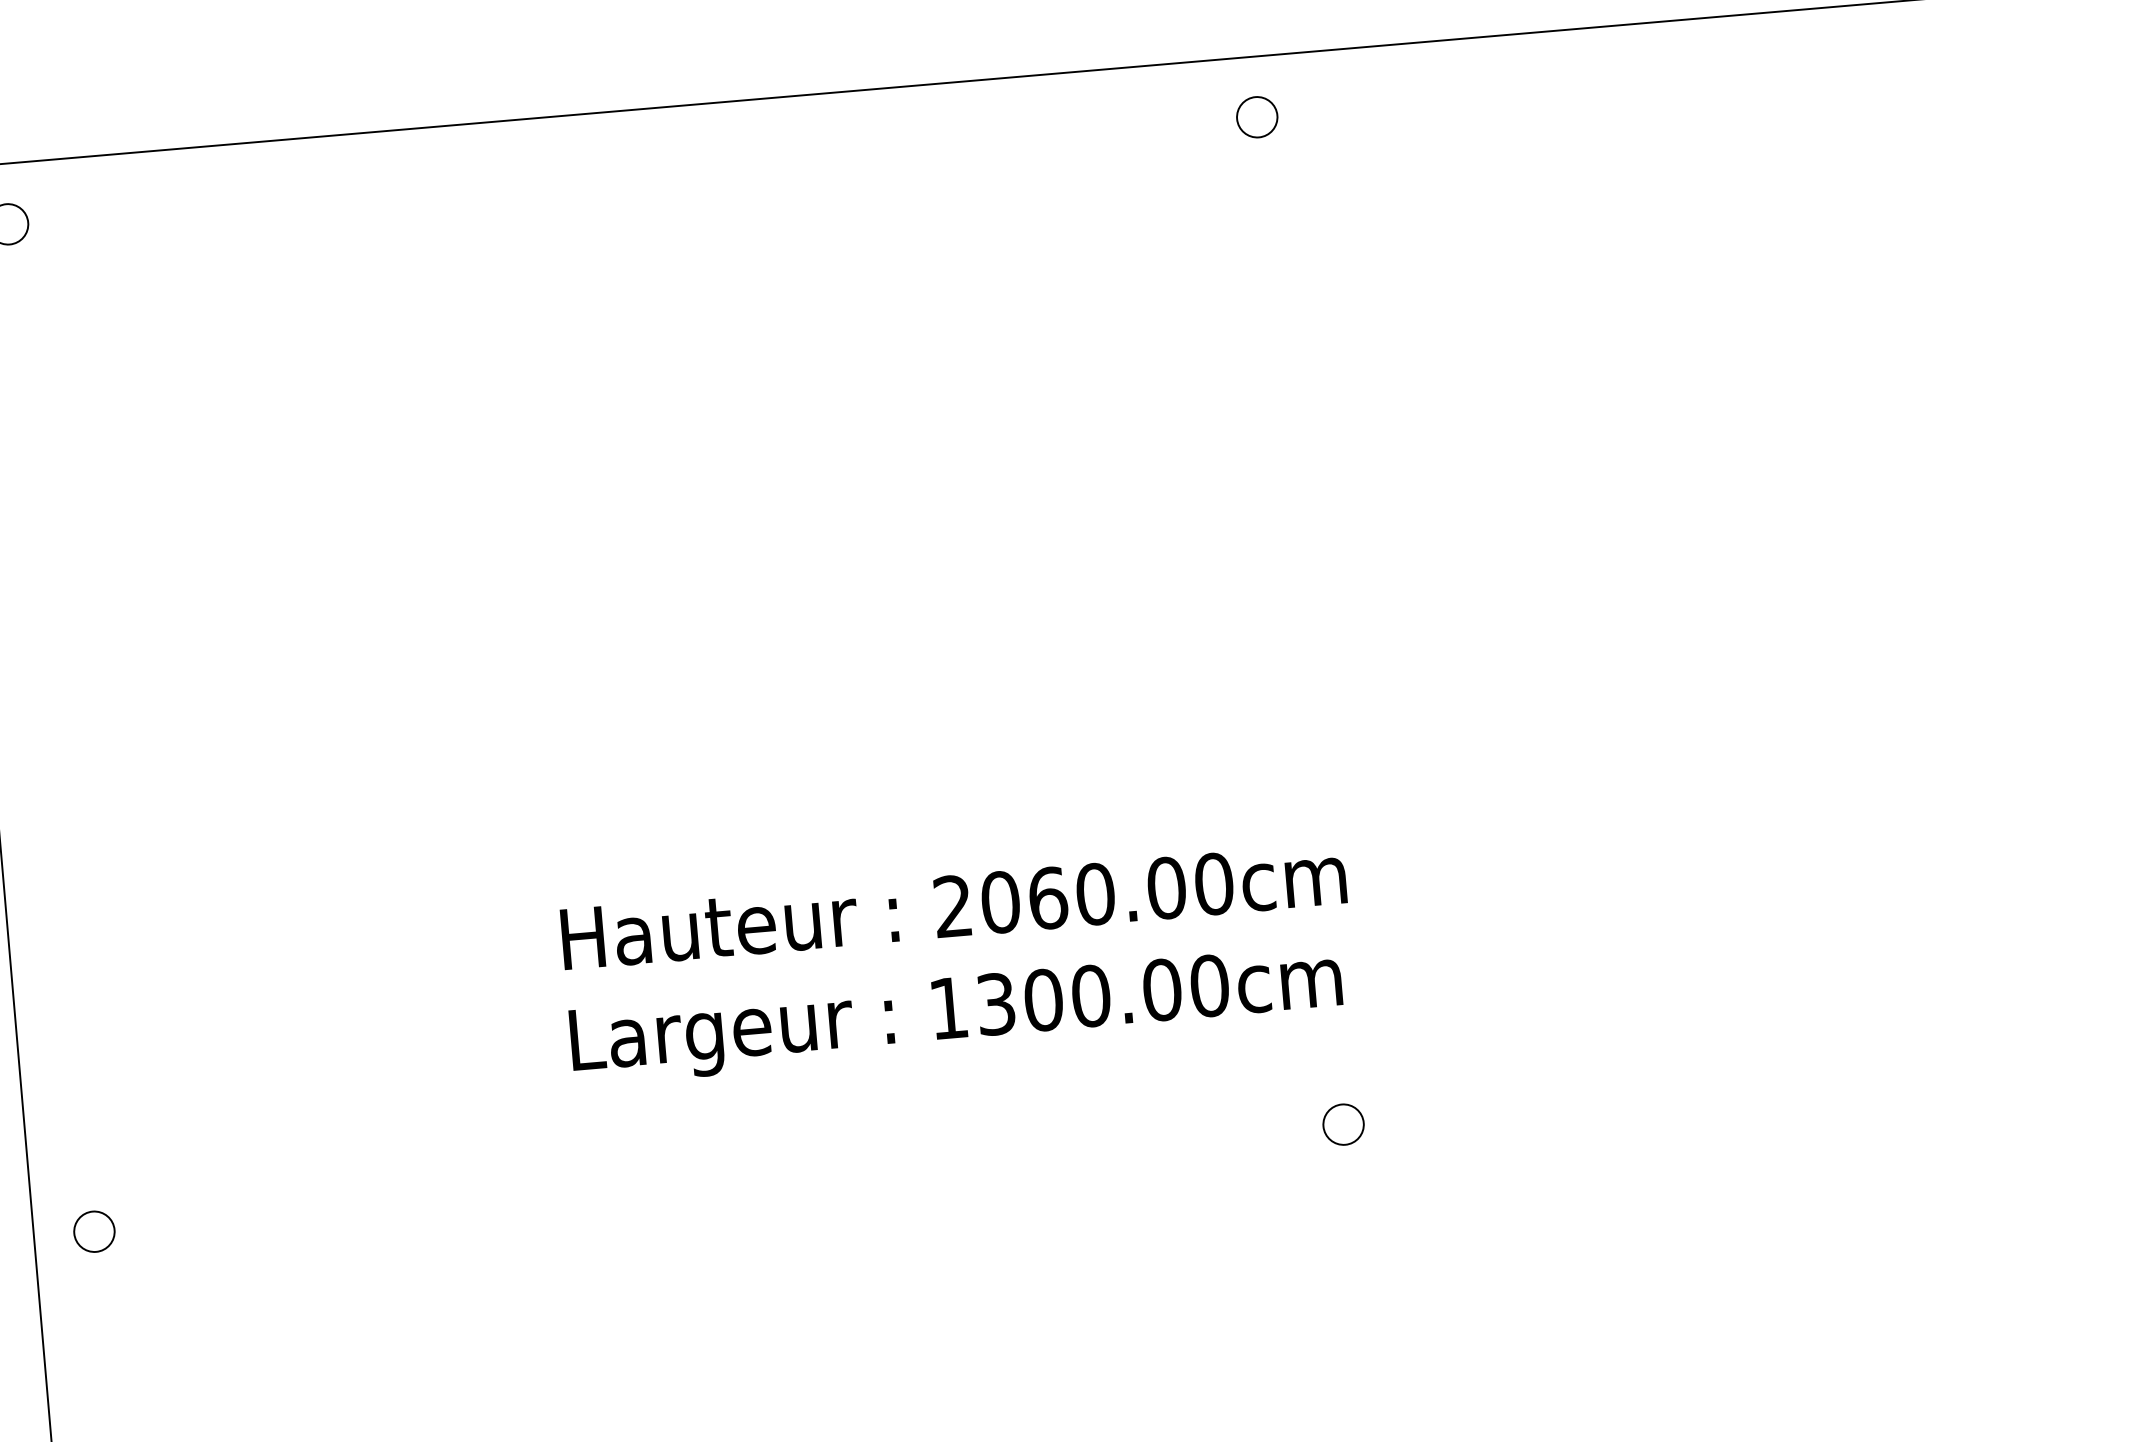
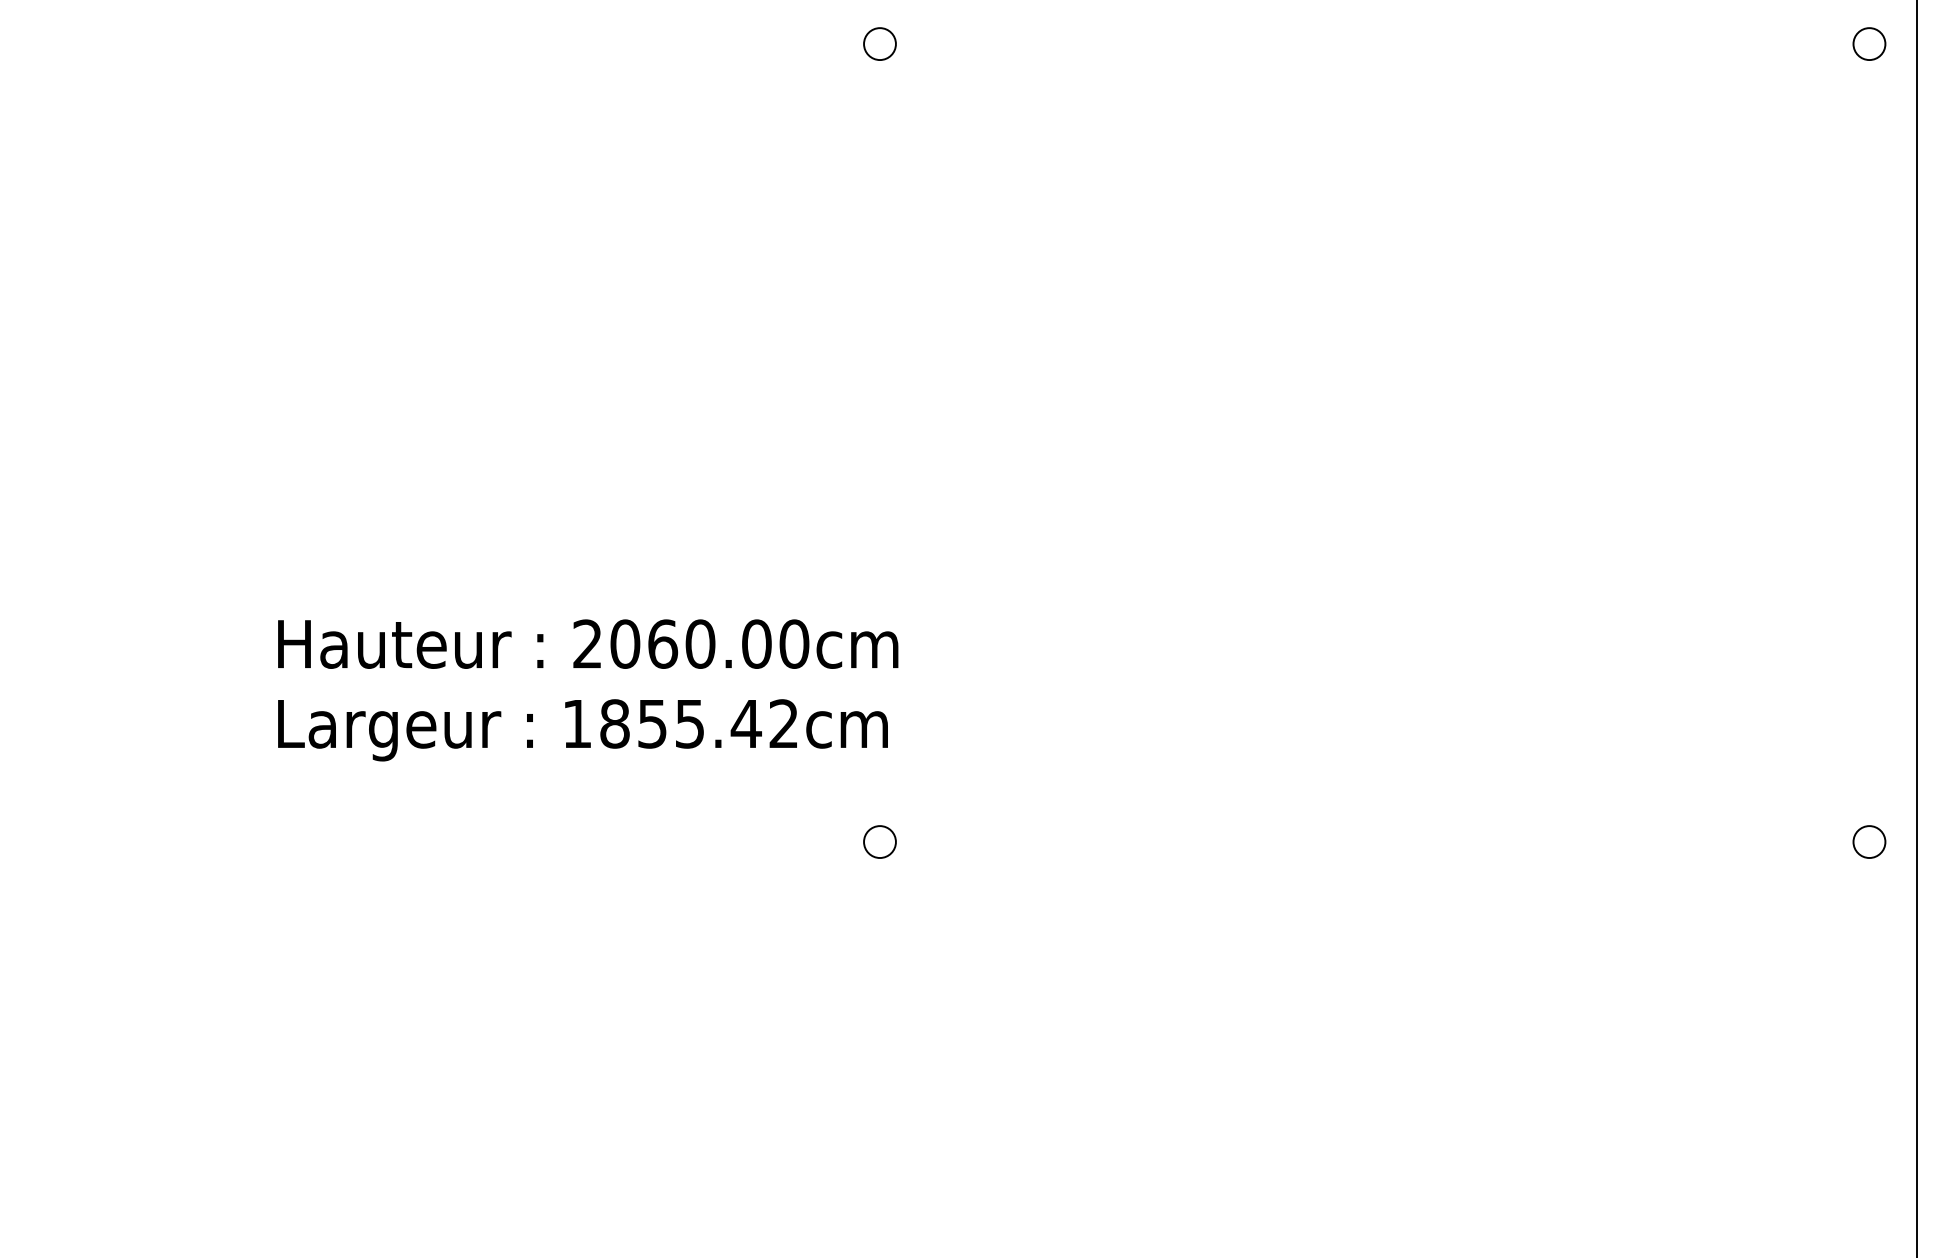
text: (1102, 994) -> (699, 723), 1300.00cm -> 1855.42cm

